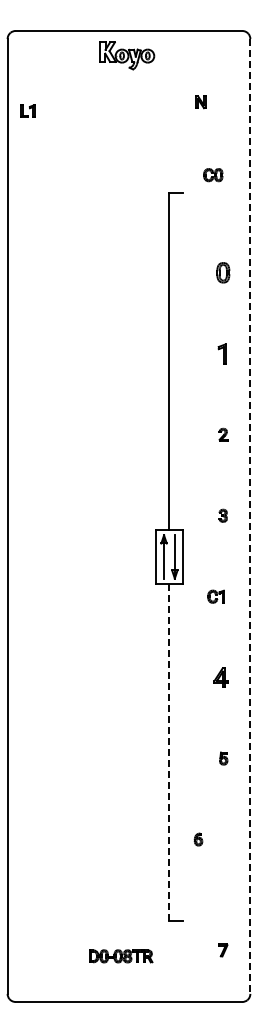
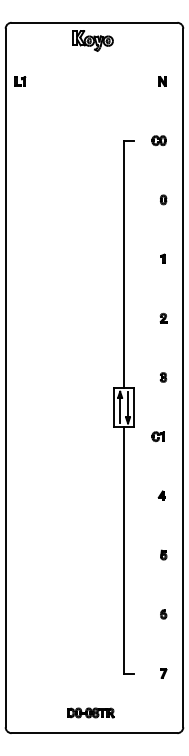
part: (200, 102) -> (162, 81), moved
part: (213, 175) -> (159, 140), moved
part: (223, 273) -> (163, 200), size x0.62
part: (222, 353) -> (162, 258), size x0.62
line: (250, 516) -> (183, 378), dashed -> solid
part: (221, 677) -> (162, 495), size x0.62
line: (169, 752) -> (124, 550), dashed -> solid
part: (198, 839) -> (163, 614), moved
part: (223, 950) -> (163, 673), moved
part: (121, 956) -> (91, 713), moved

